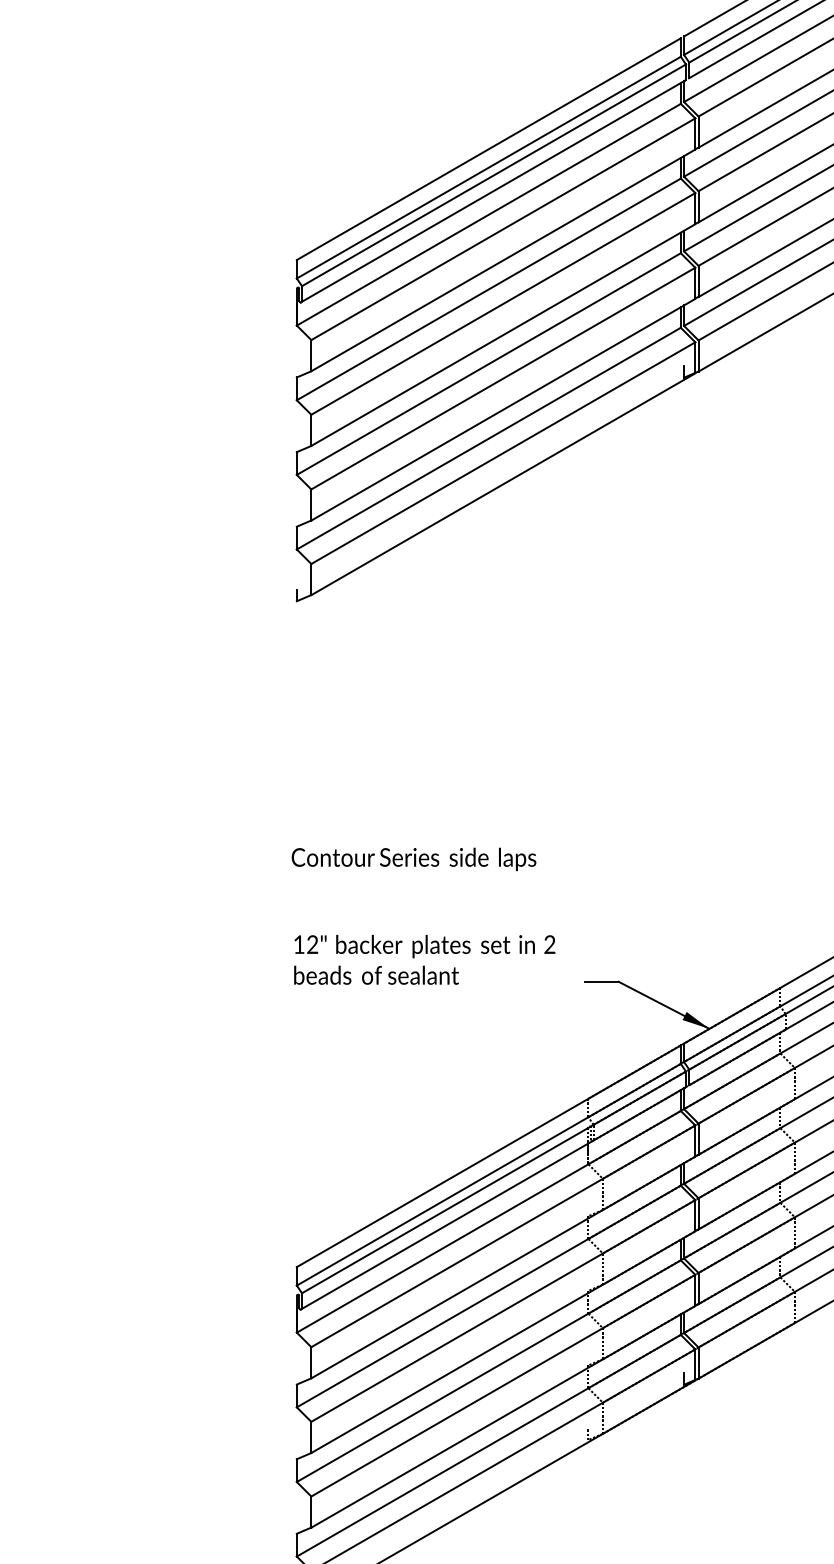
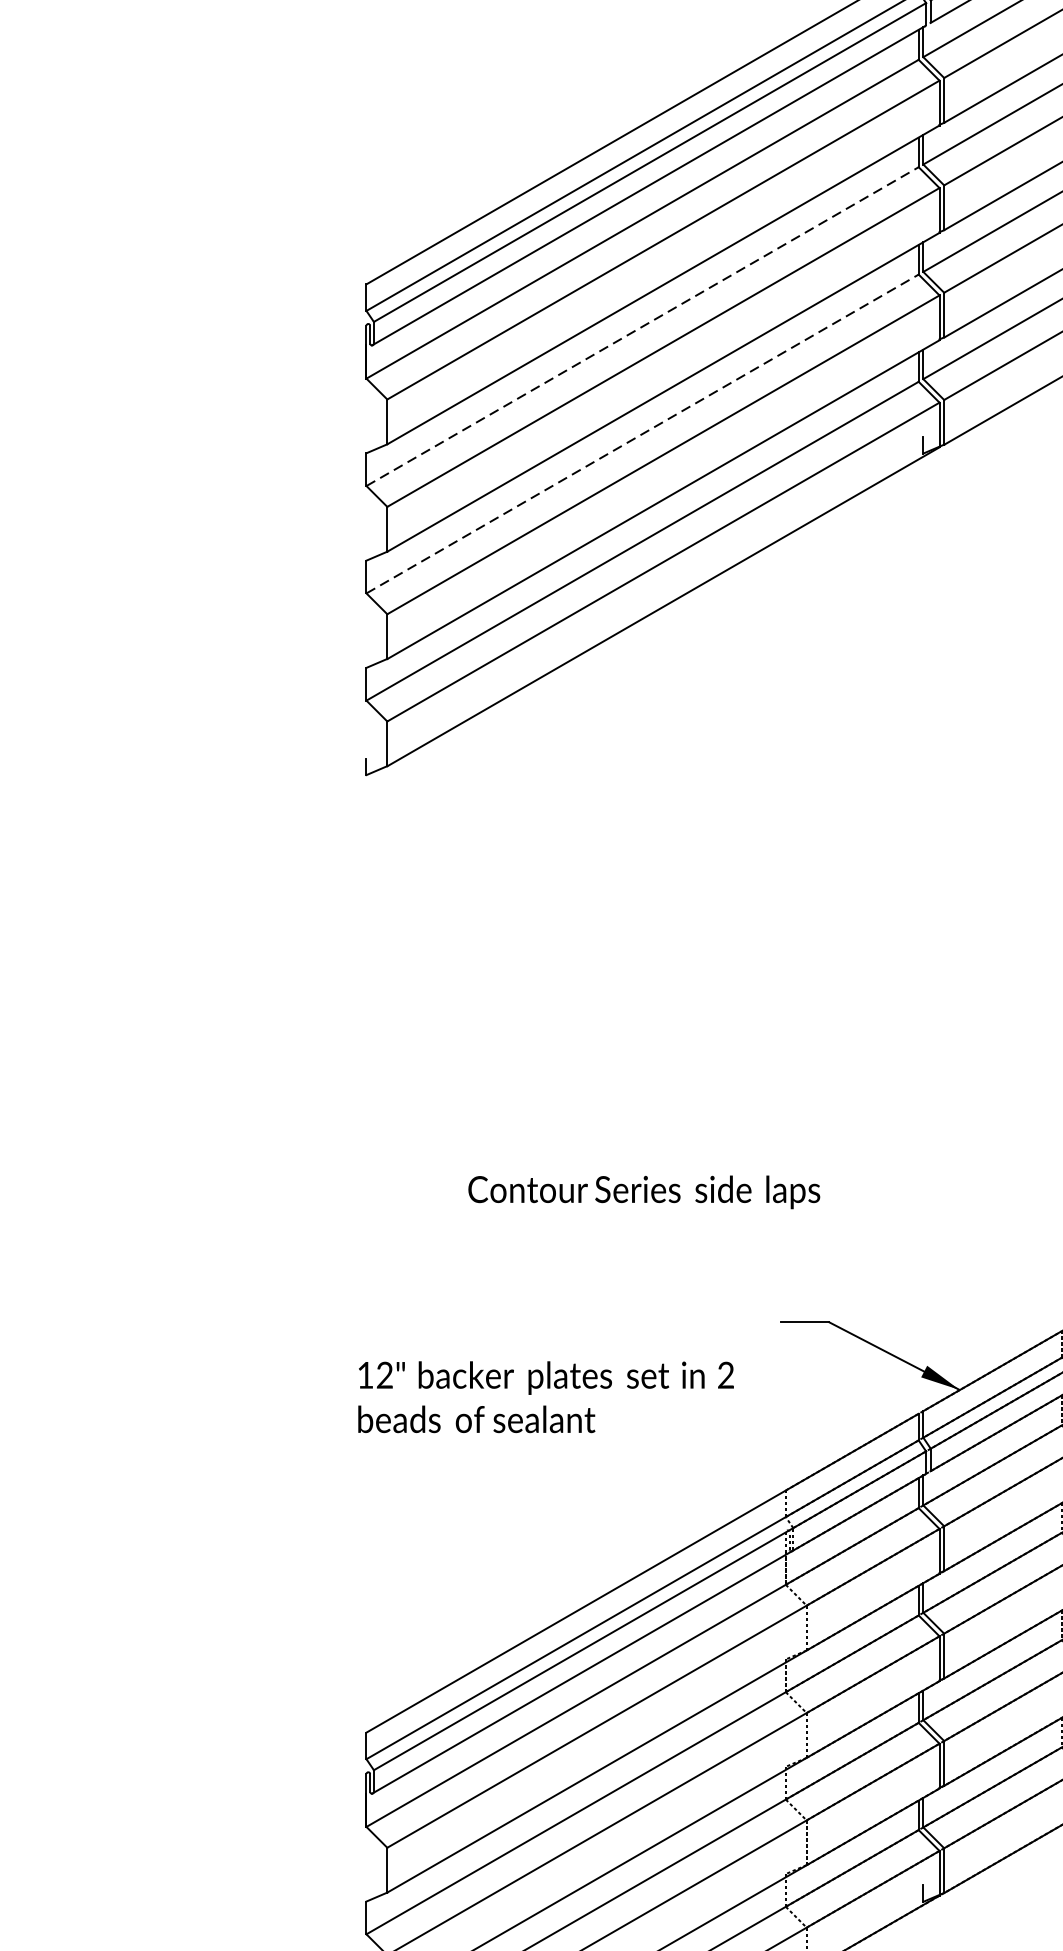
line: (488, 289) -> (642, 326), solid -> dashed
line: (488, 364) -> (642, 434), solid -> dashed
text: (413, 859) -> (643, 1192), moved
text: (424, 959) -> (545, 1396), moved

